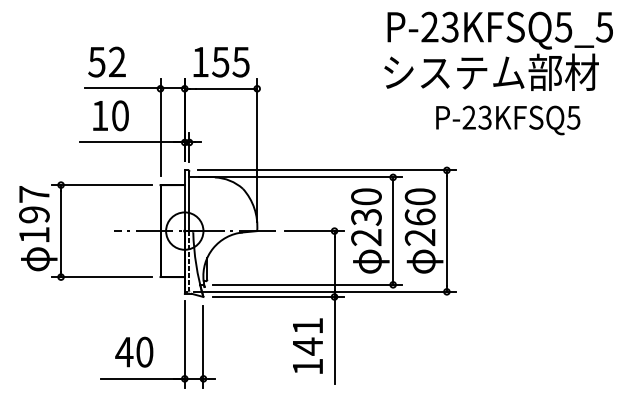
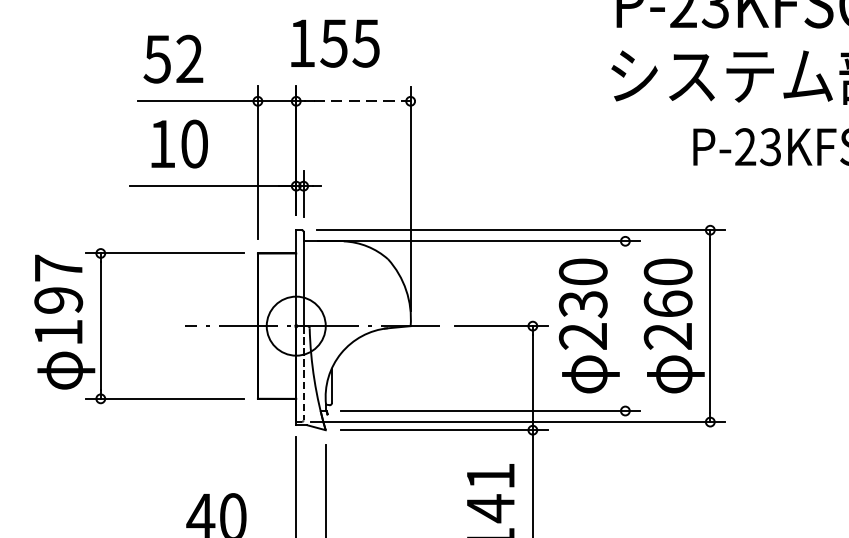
text: (221, 62) -> (335, 44), moved
line: (226, 88) -> (362, 100), solid -> dashed
line: (393, 230) -> (625, 325), removed

